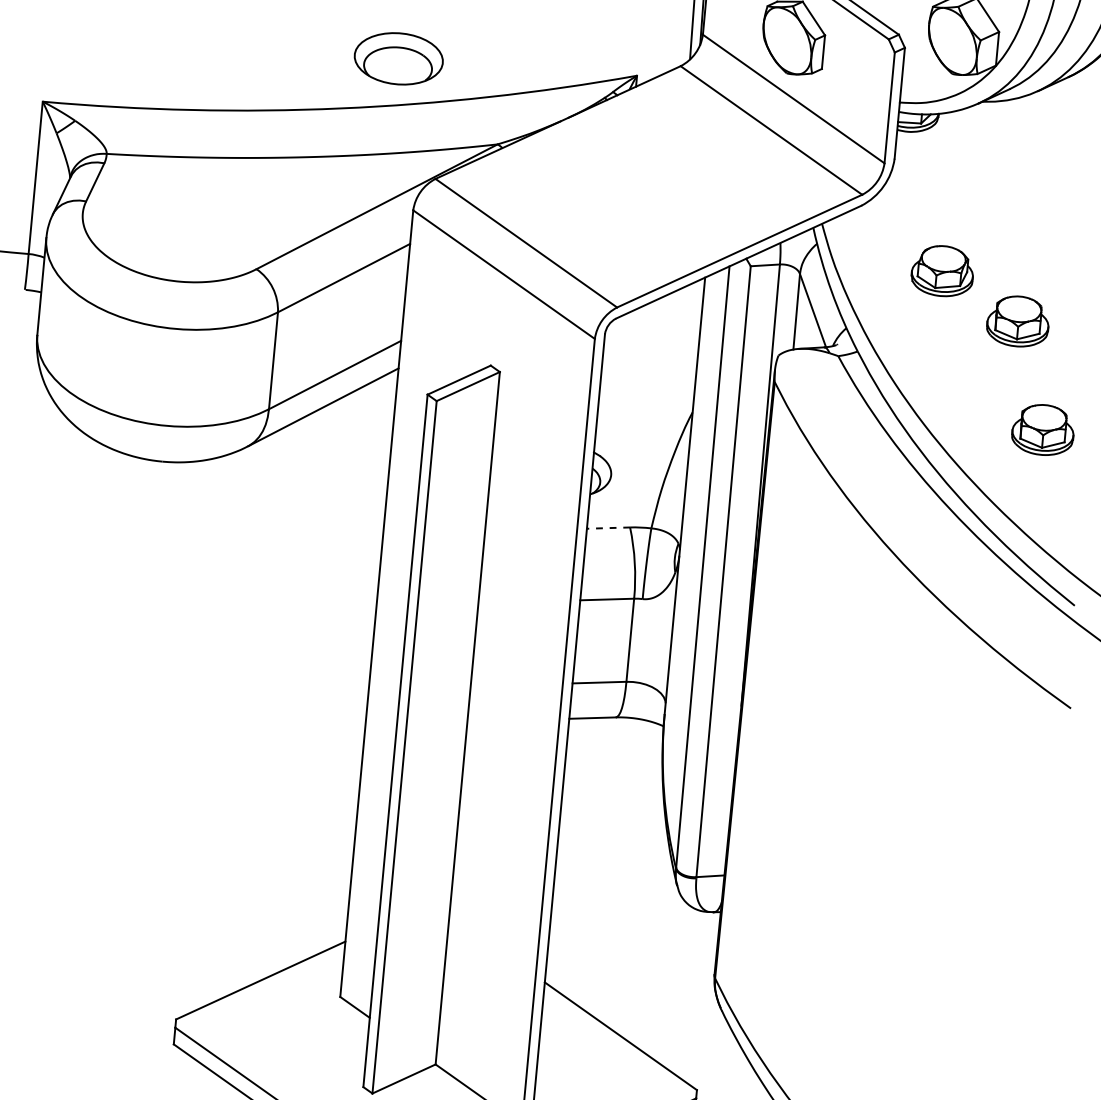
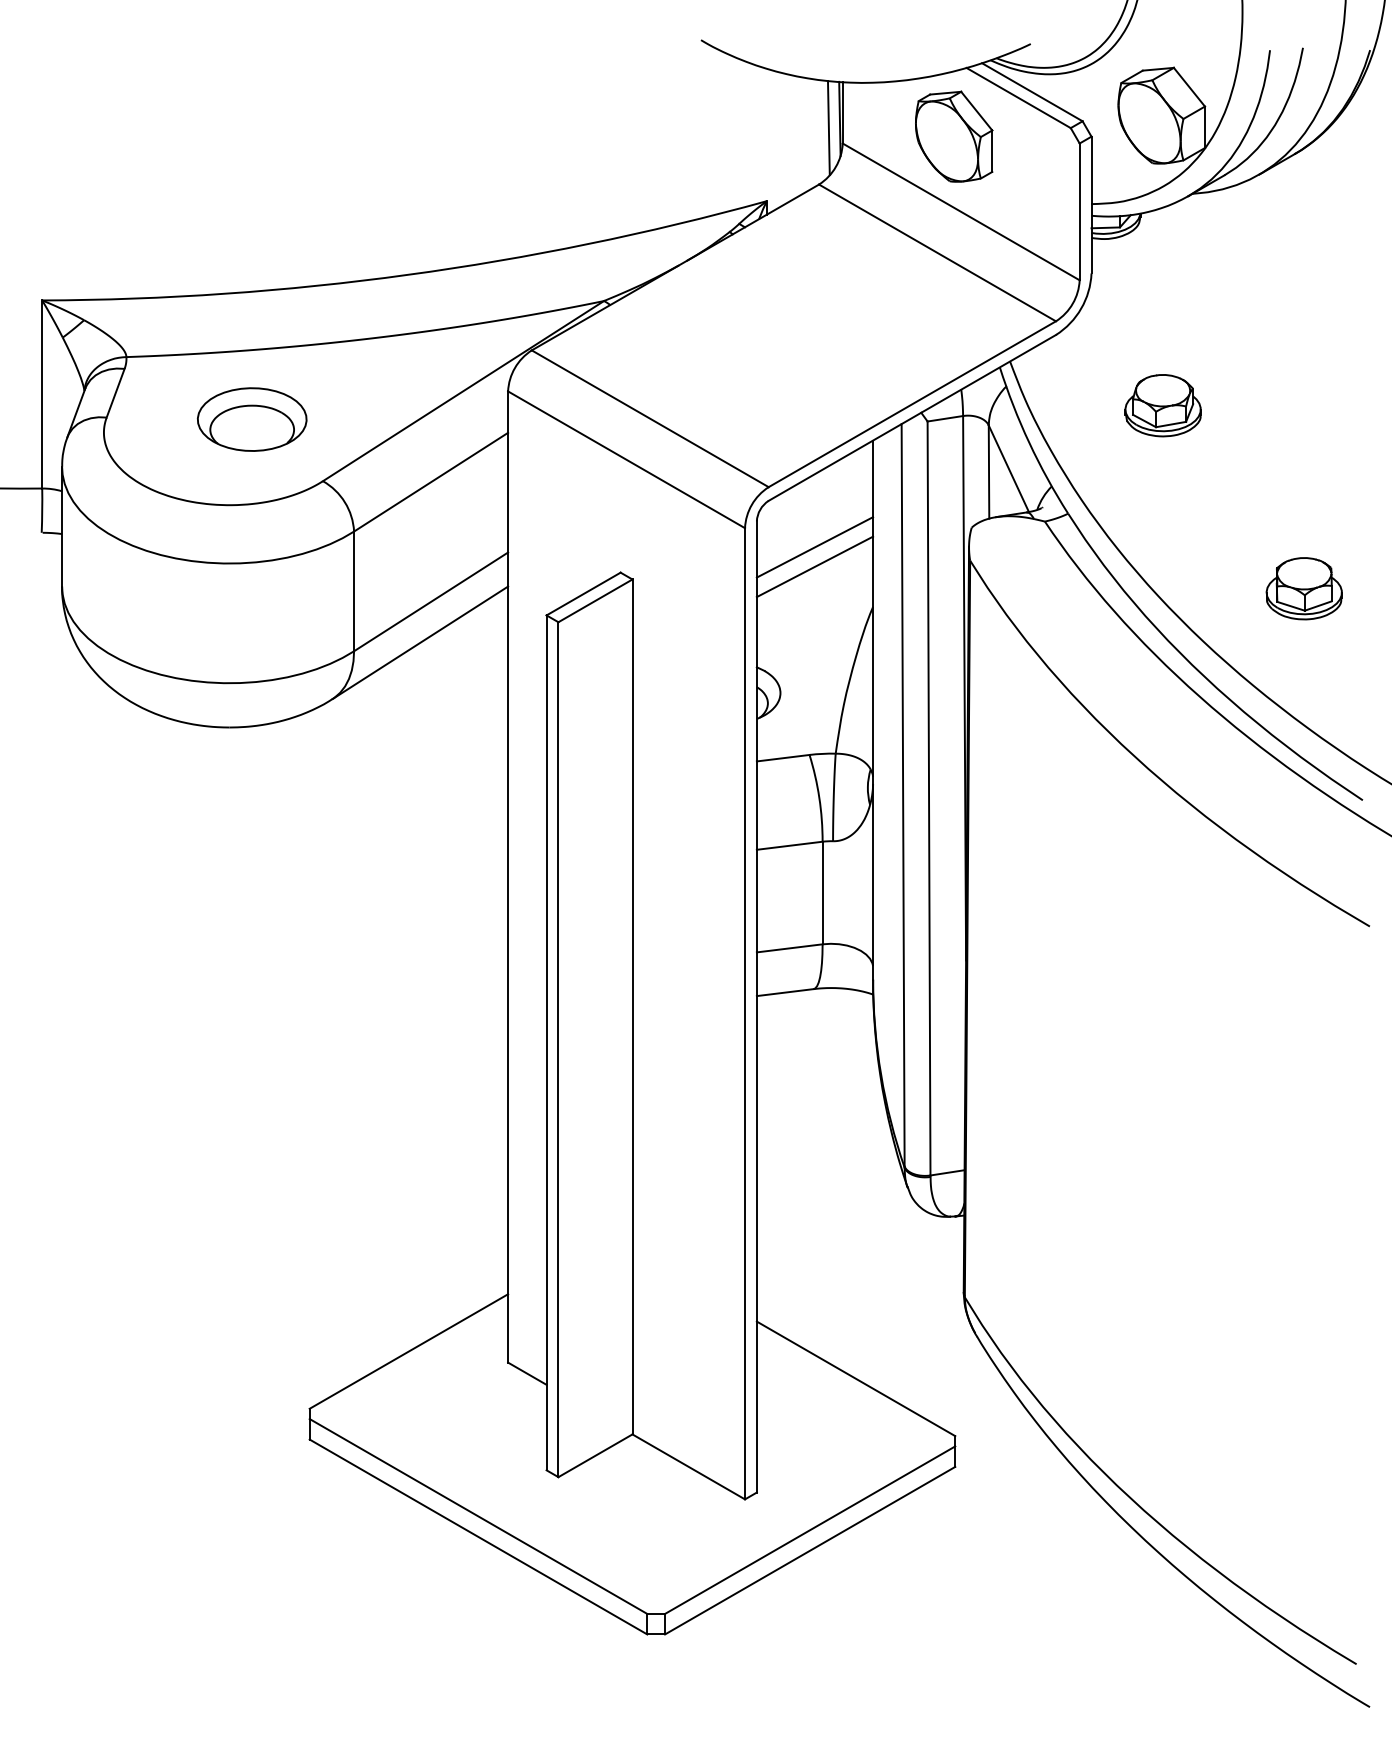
part: (399, 58) -> (252, 419), moved
part: (1017, 321) -> (1260, 458), removed
line: (649, 359) -> (814, 547), added
line: (648, 375) -> (814, 566), added
line: (608, 528) -> (783, 758), dashed -> solid

